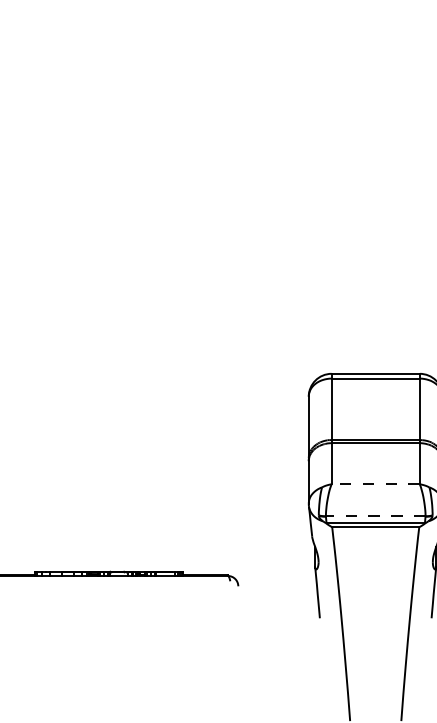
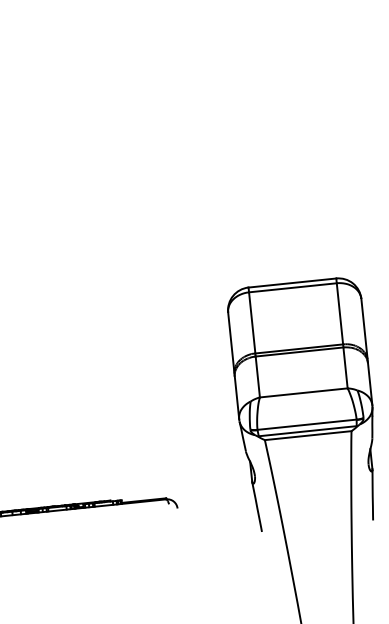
line: (375, 484) -> (303, 393), dashed -> solid
line: (375, 516) -> (306, 424), dashed -> solid

